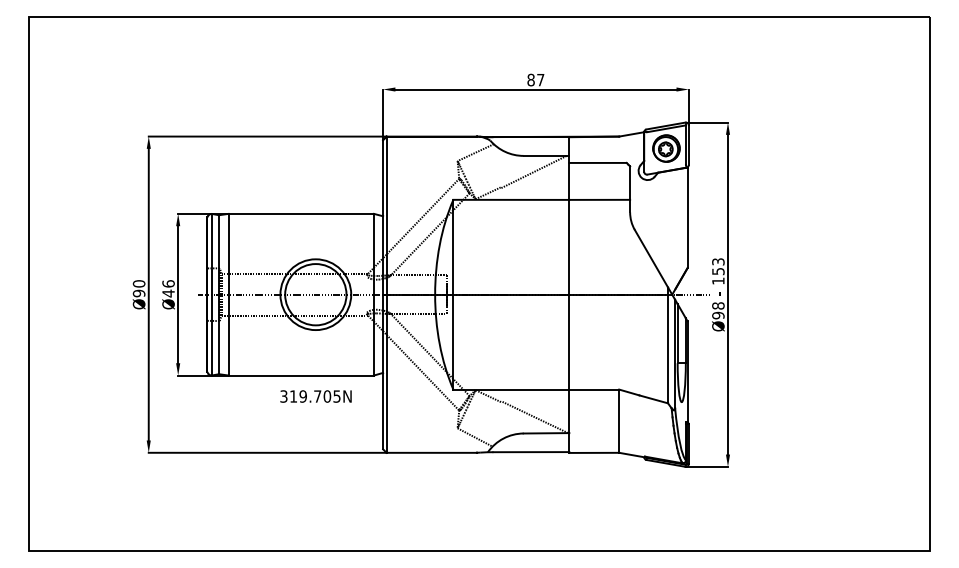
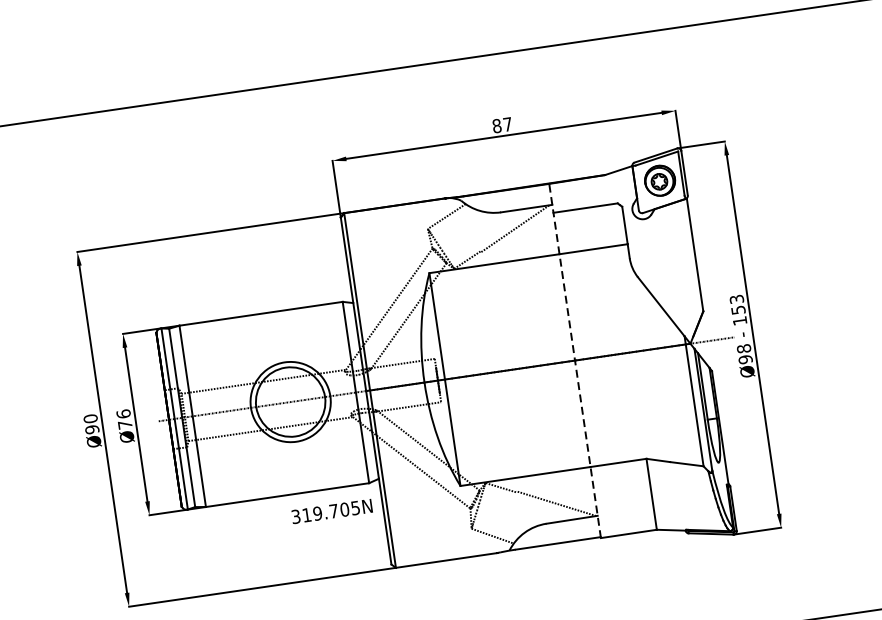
text: (168, 293) -> (125, 424), Ø46 -> Ø76
line: (569, 295) -> (575, 361), solid -> dashed
text: (315, 396) -> (331, 511), moved

